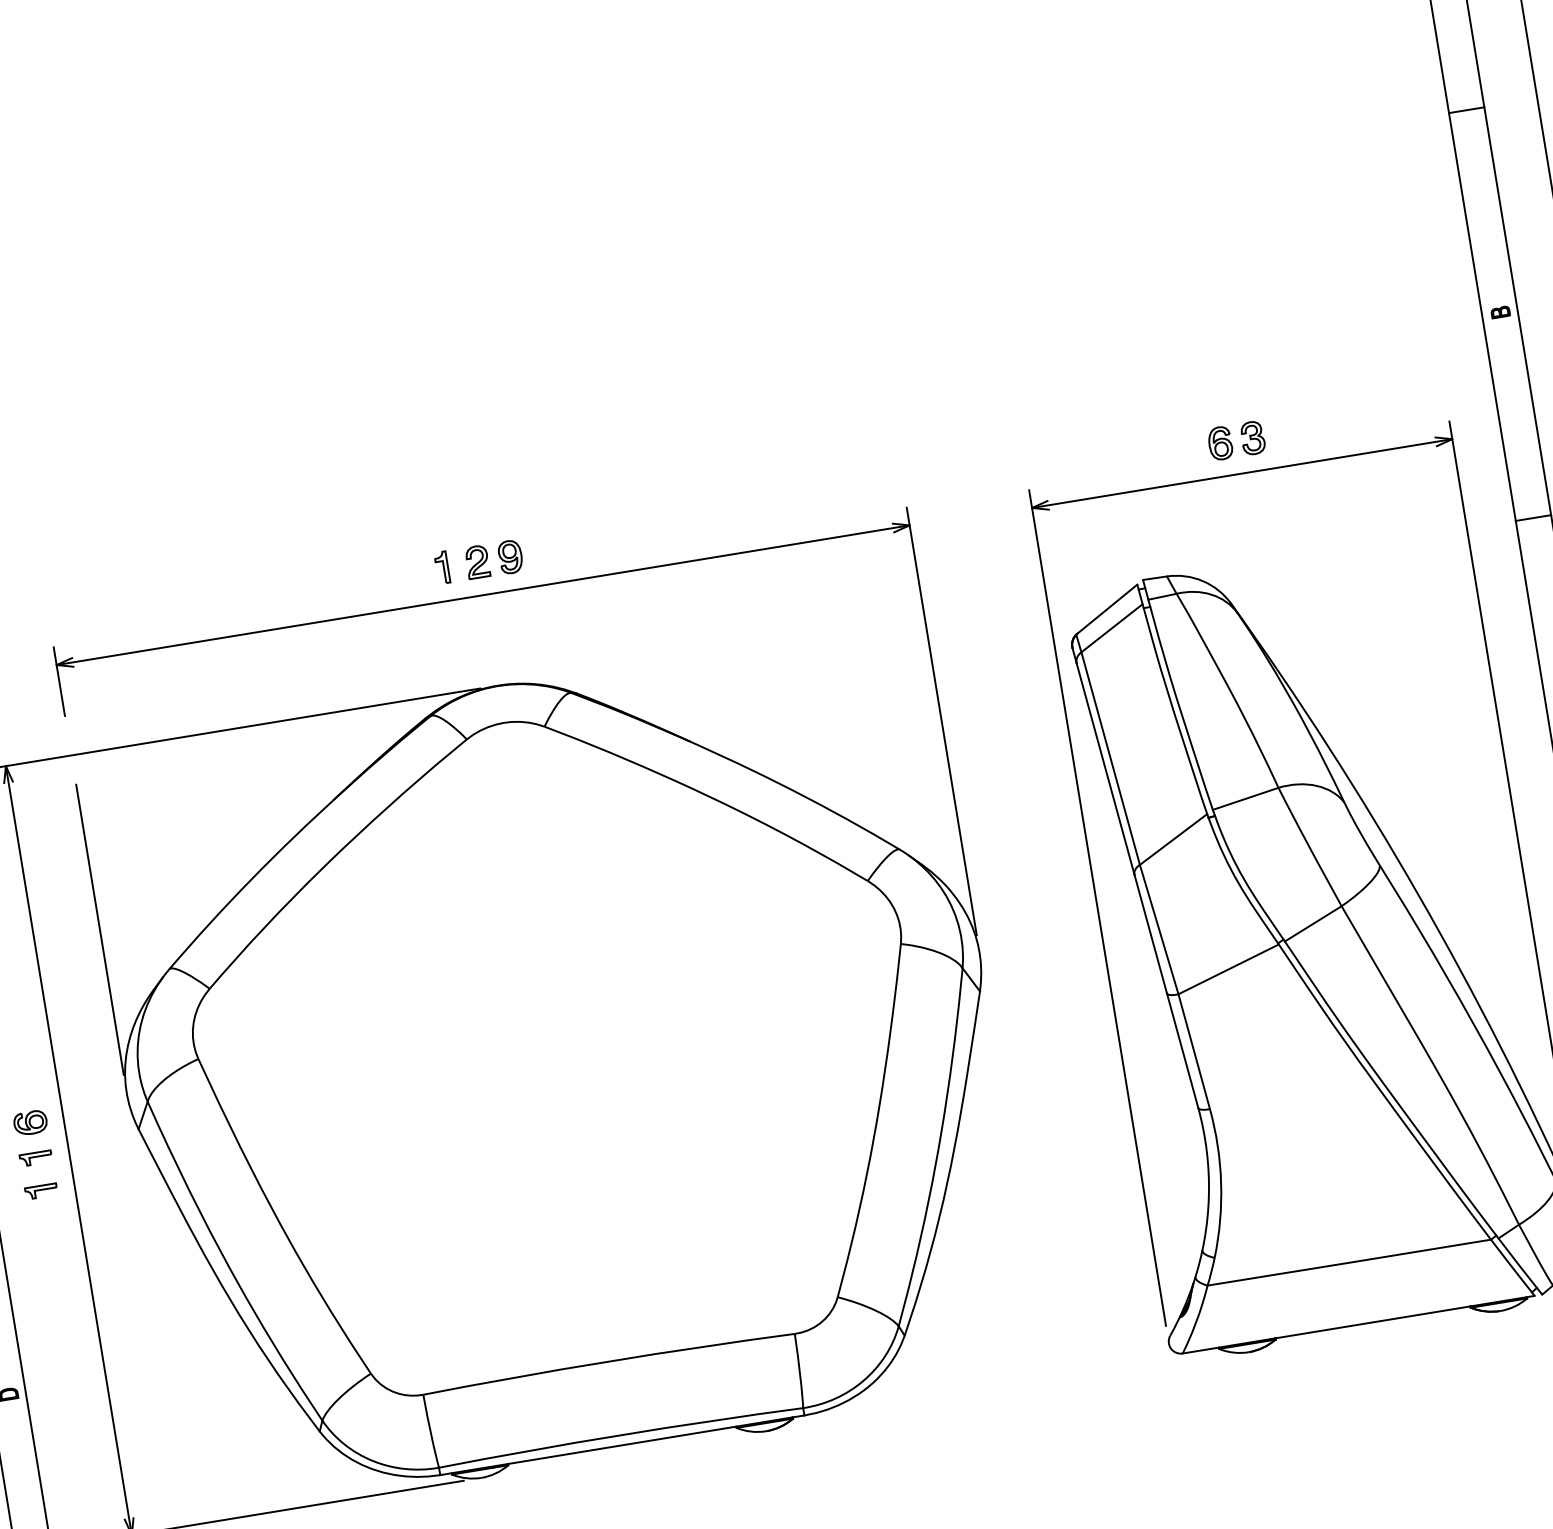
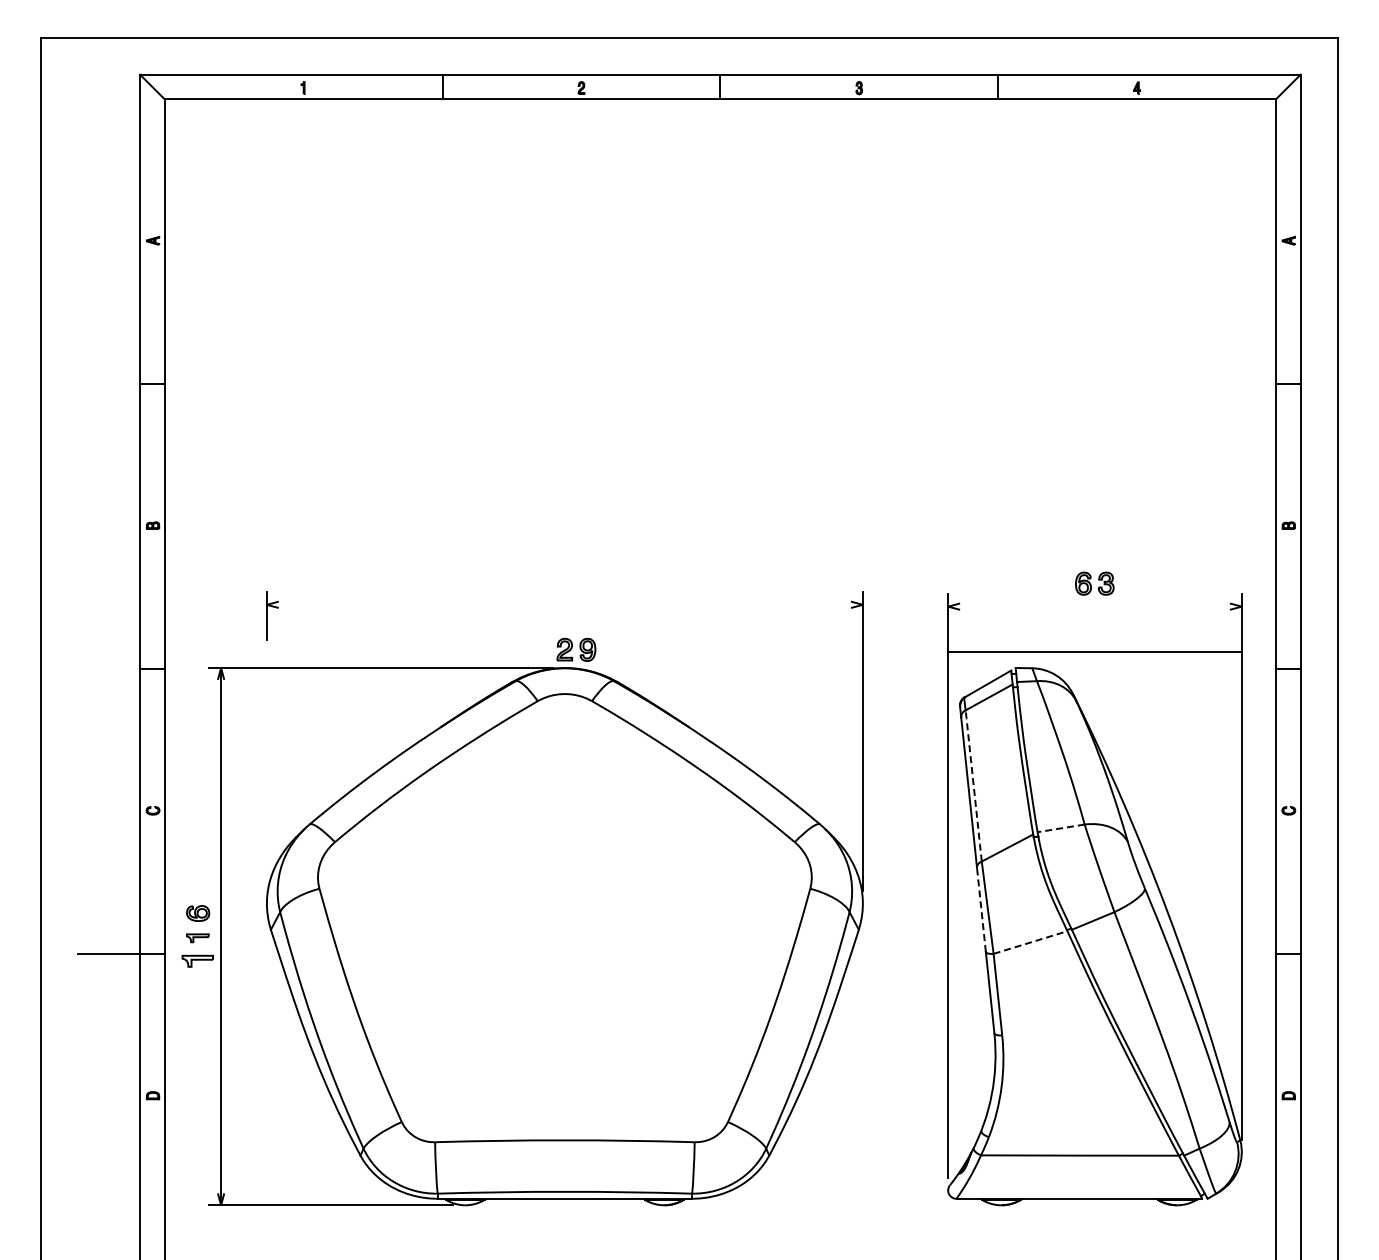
line: (1241, 473) -> (1094, 651), moved
part: (494, 559) -> (576, 649), moved
part: (441, 567) -> (539, 581), removed
line: (482, 594) -> (564, 604), removed
line: (1110, 758) -> (973, 785), solid -> dashed
line: (1246, 798) -> (1061, 828), solid -> dashed
line: (99, 929) -> (266, 789), removed
line: (1150, 933) -> (981, 909), solid -> dashed
line: (1228, 969) -> (1030, 942), solid -> dashed
part: (40, 1191) -> (197, 961), size x1.4

